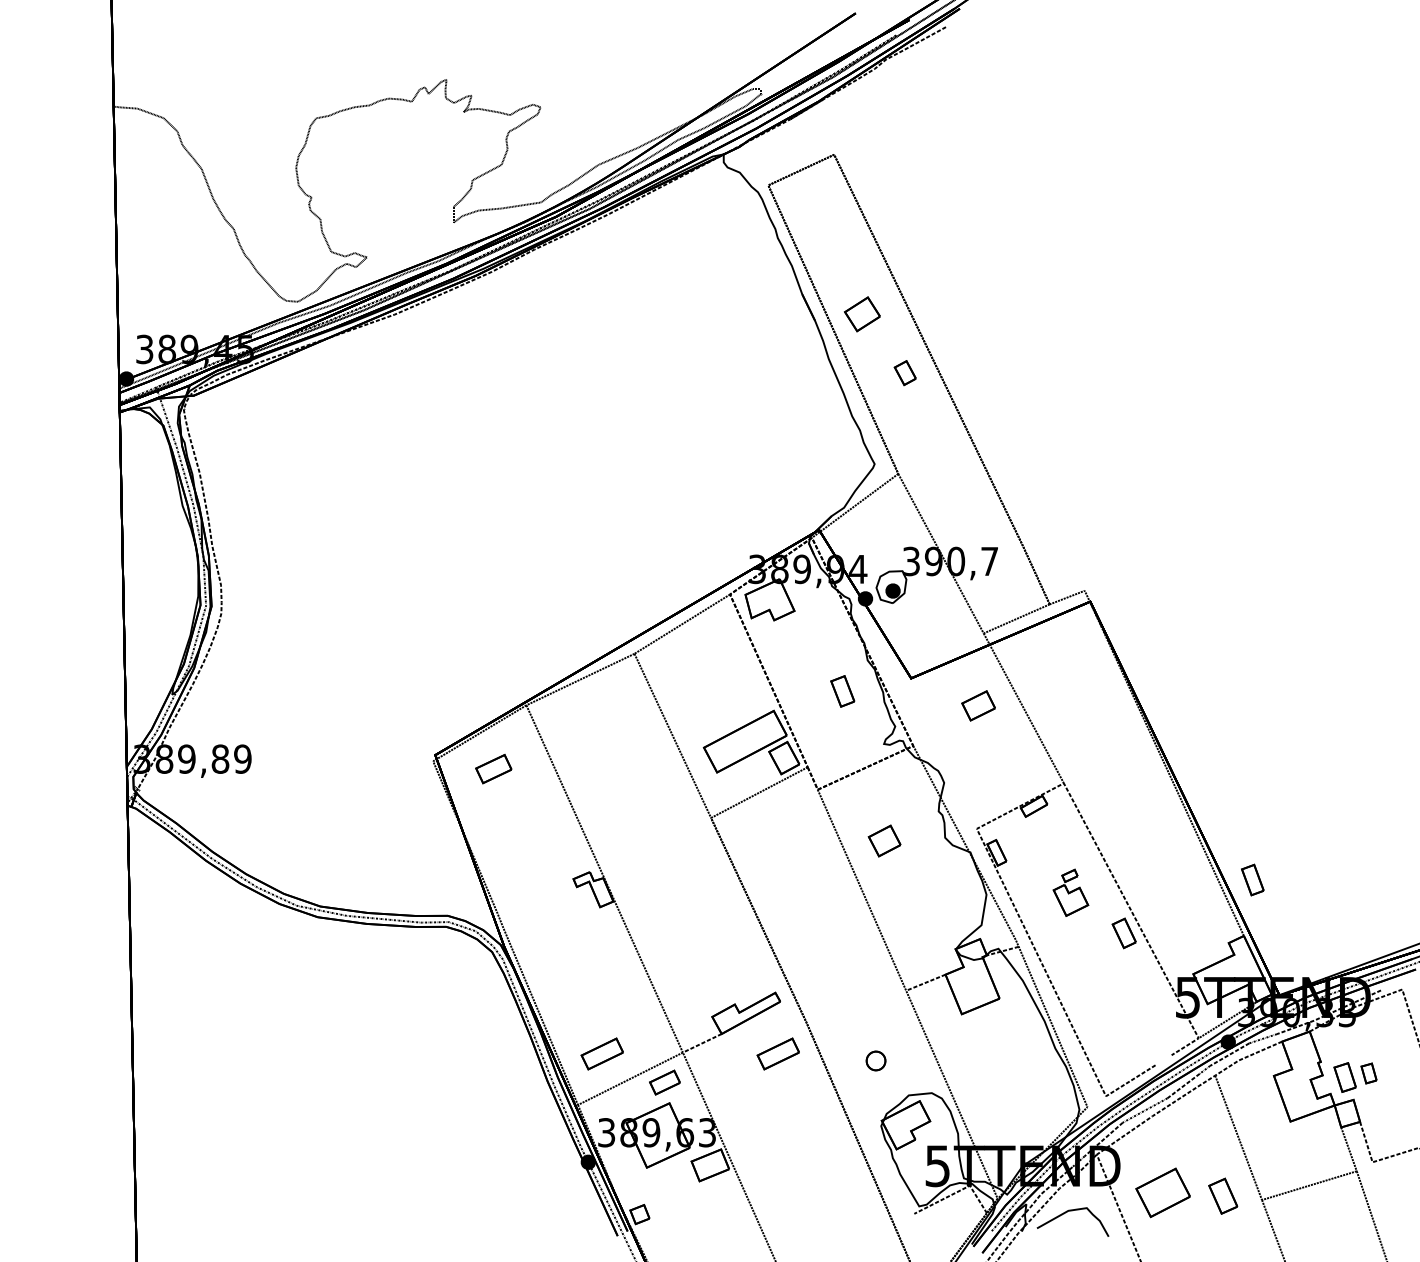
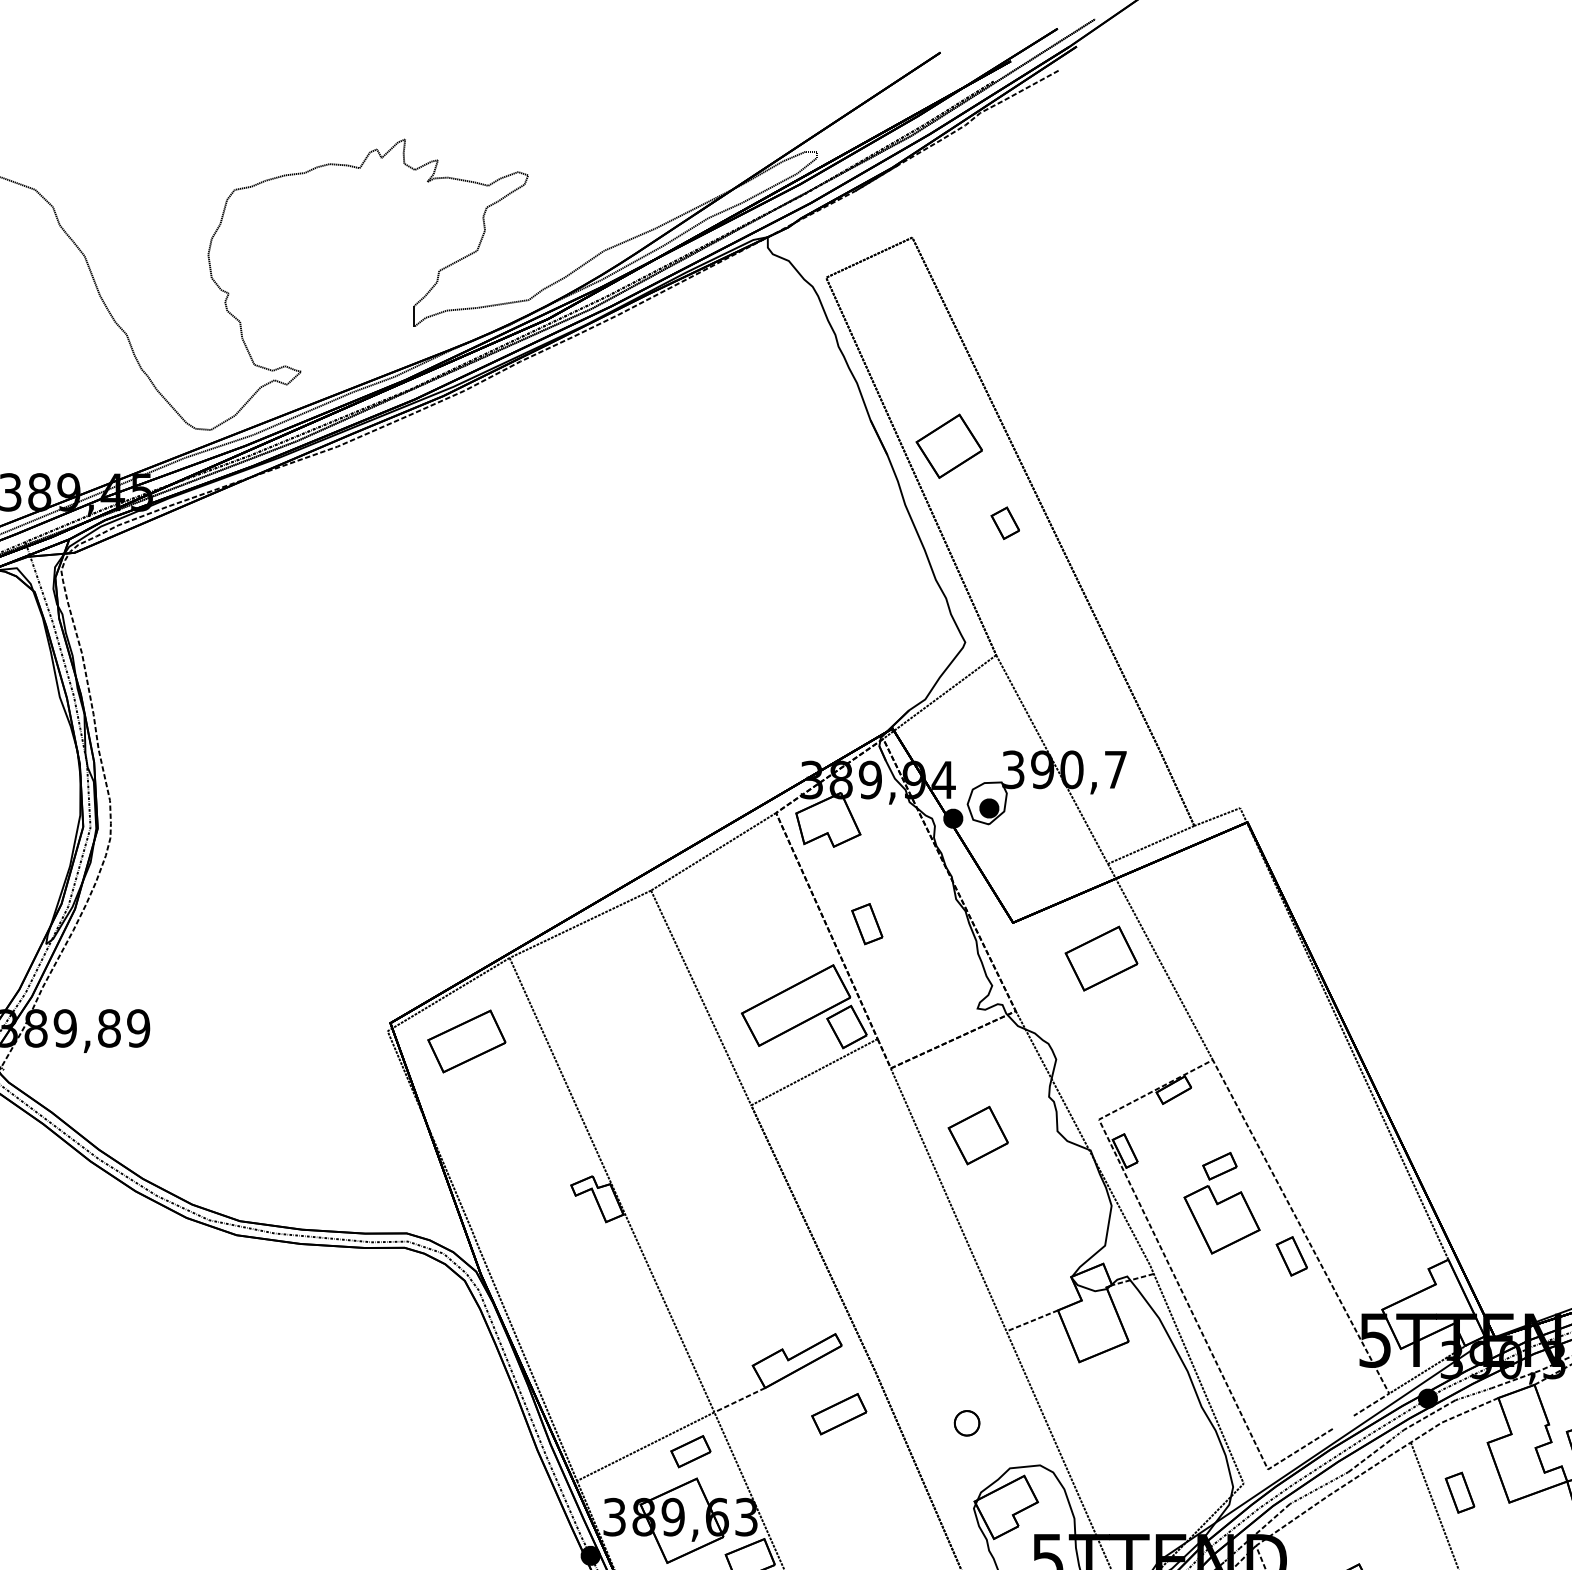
part: (862, 314) -> (949, 446), size x1.43
part: (842, 691) -> (866, 924), moved
part: (978, 705) -> (1101, 958), size x1.67
part: (493, 768) -> (466, 1040), size x1.67
part: (884, 840) -> (978, 1134), size x1.43
part: (1252, 879) -> (1459, 1492), moved
part: (1070, 892) -> (1221, 1202), size x1.67
part: (601, 1053) -> (607, 1413), removed

